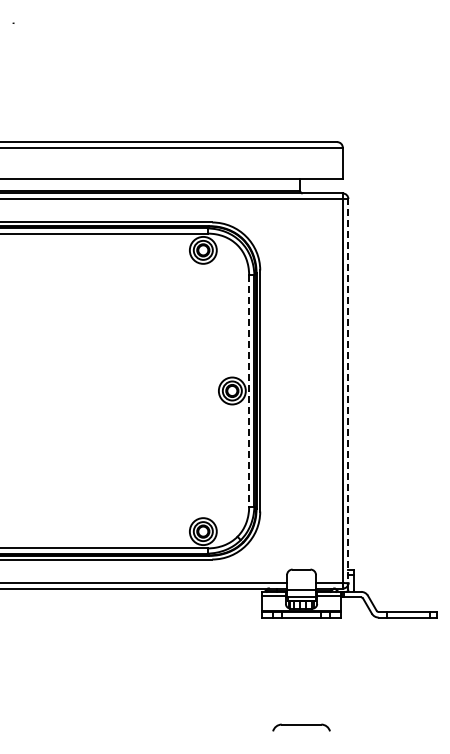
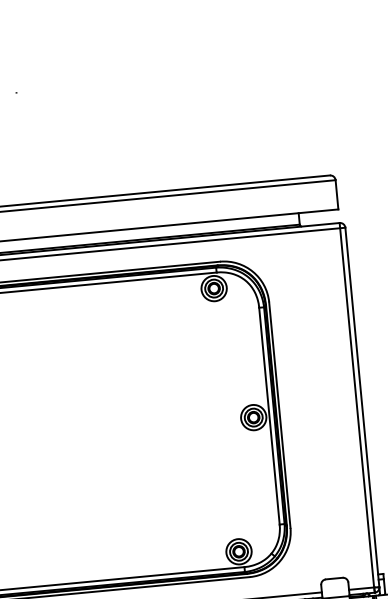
line: (249, 391) -> (269, 416), dashed -> solid
line: (348, 393) -> (362, 409), dashed -> solid

